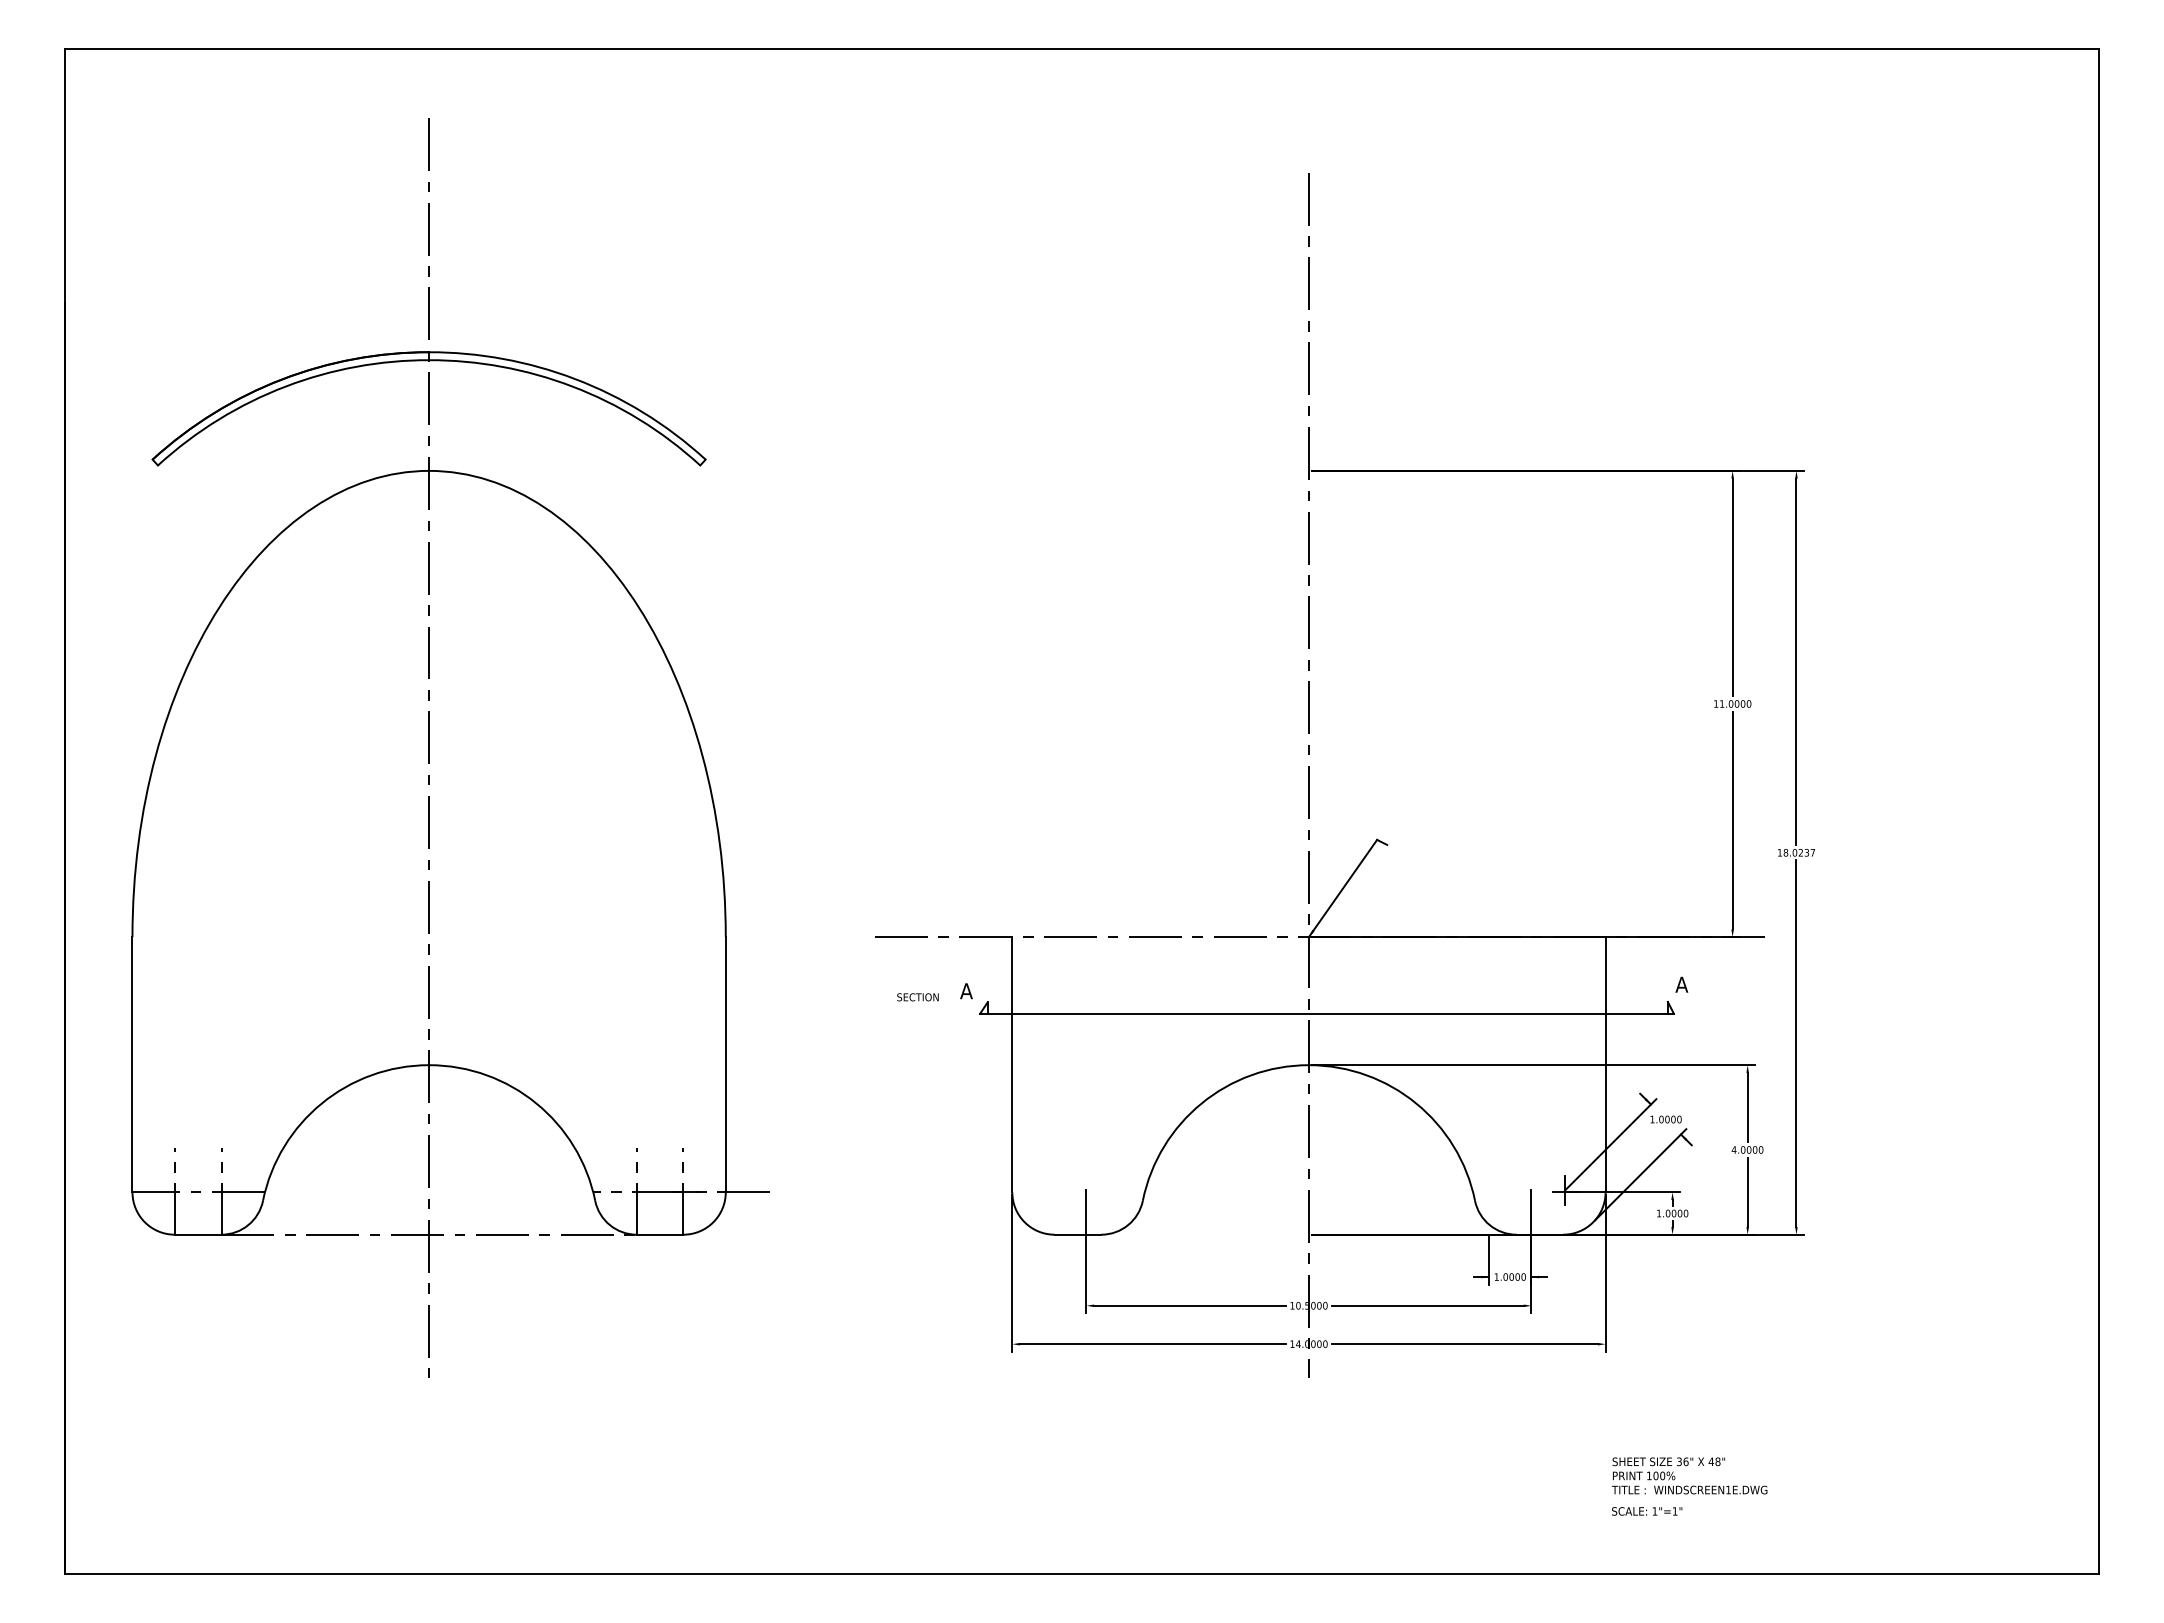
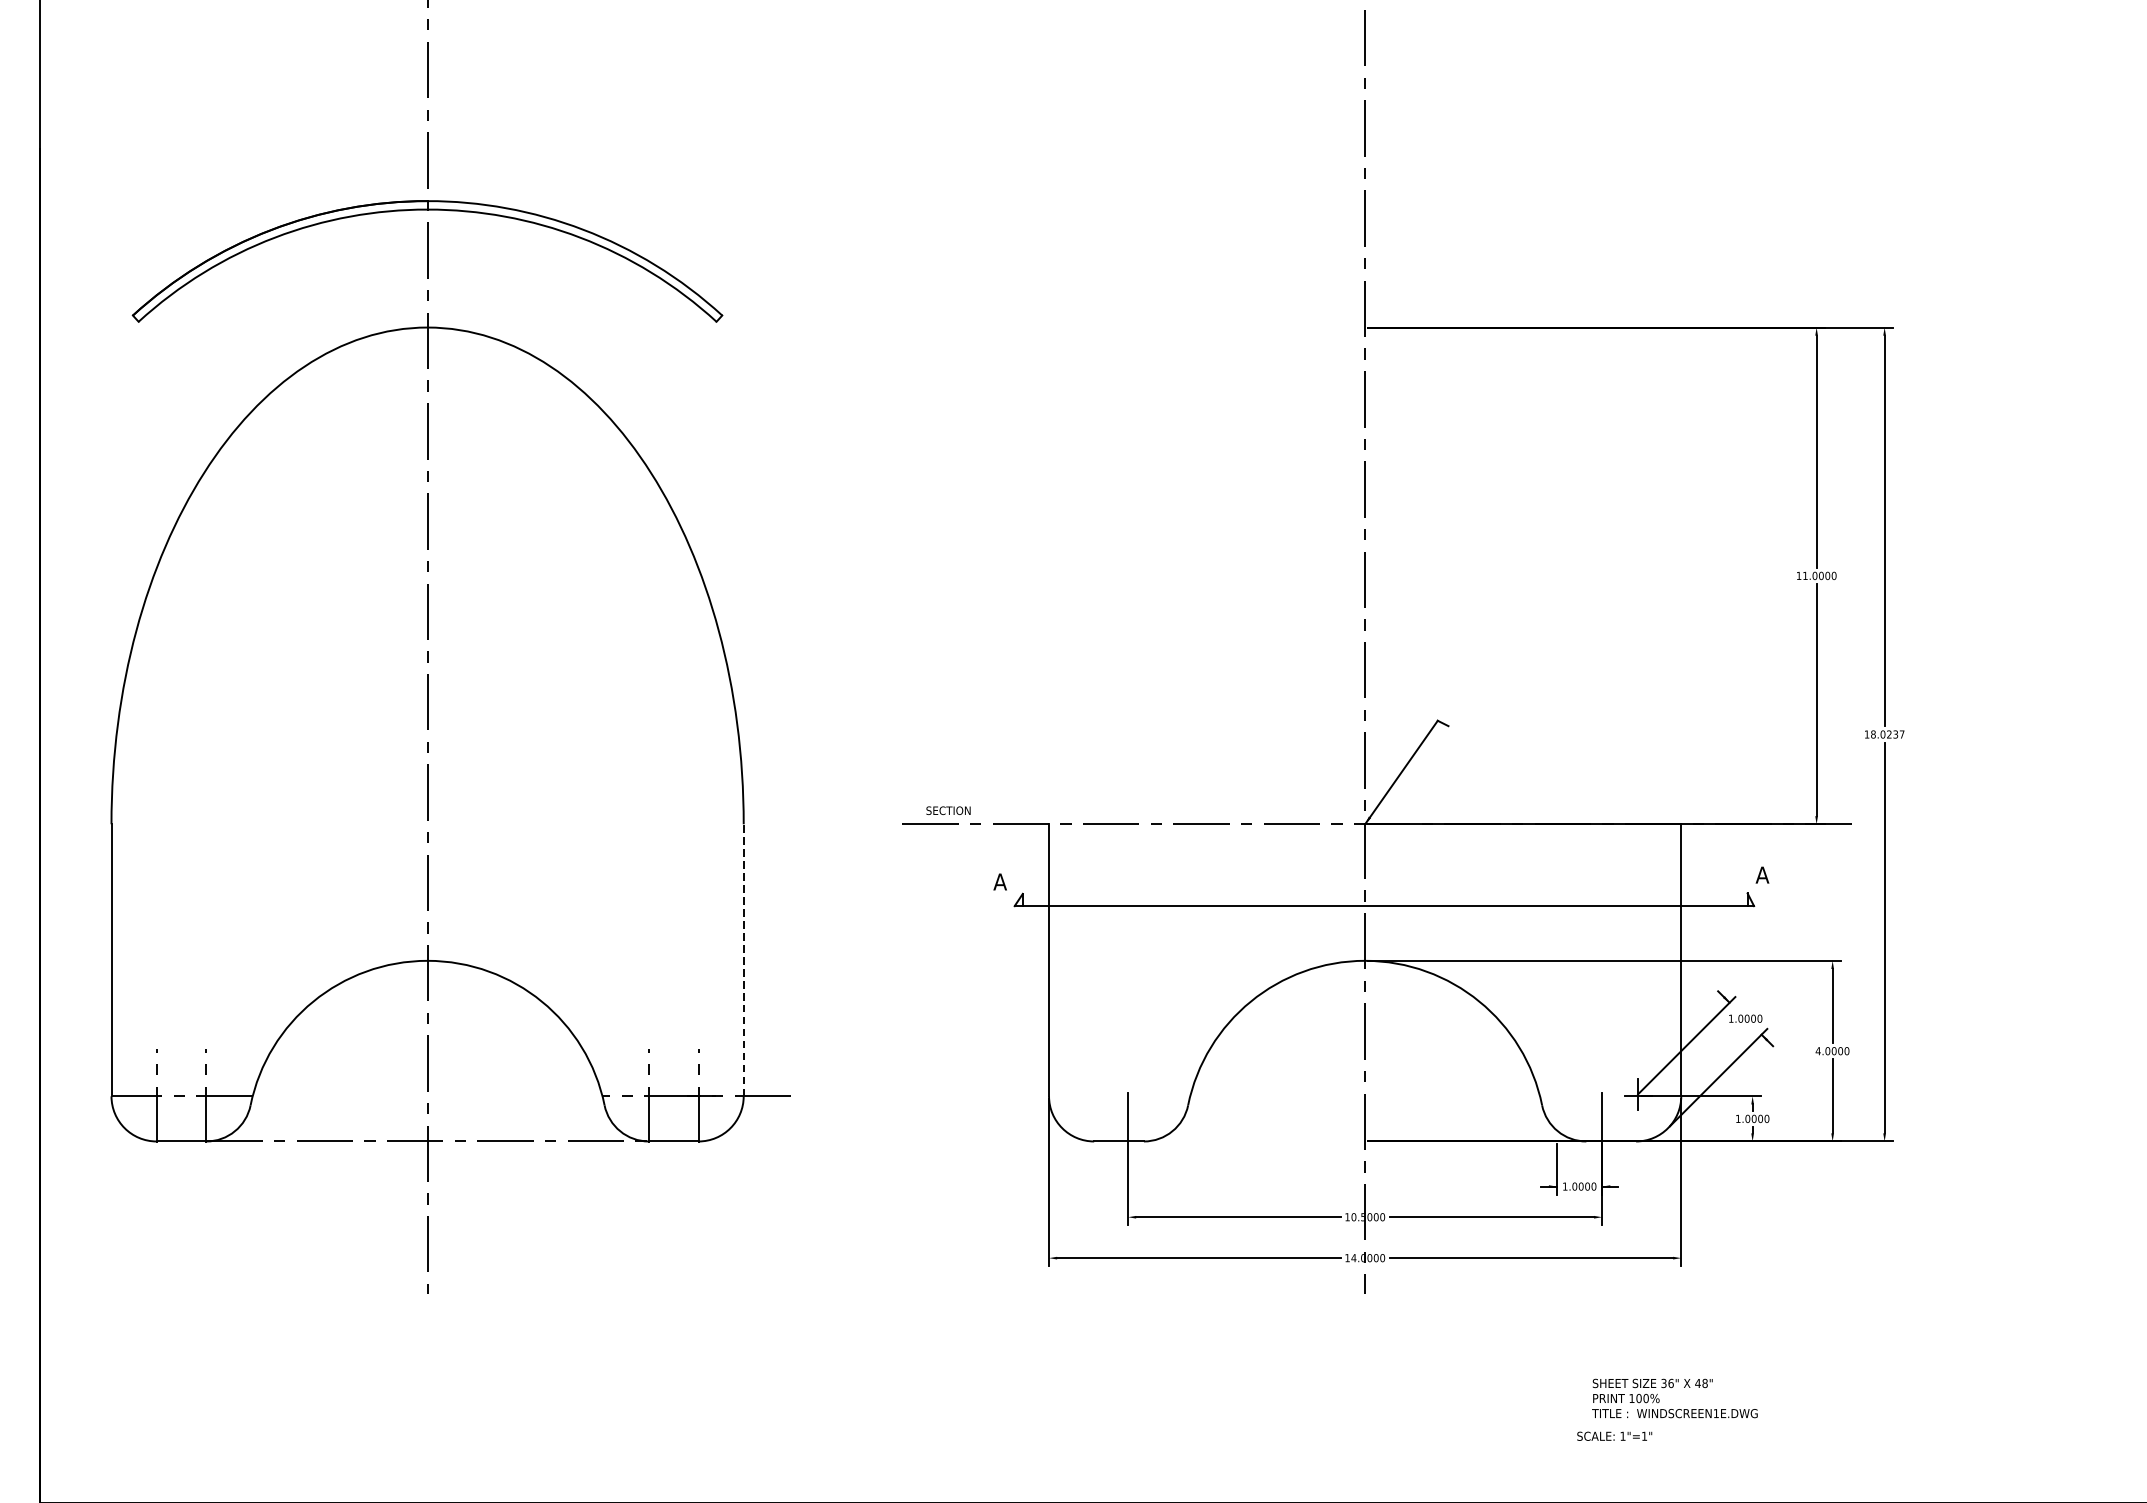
text: (917, 997) -> (948, 810), moved
line: (725, 1064) -> (743, 960), solid -> dashed
text: (1689, 1475) -> (1674, 1398), moved
text: (1647, 1511) -> (1615, 1436), moved

